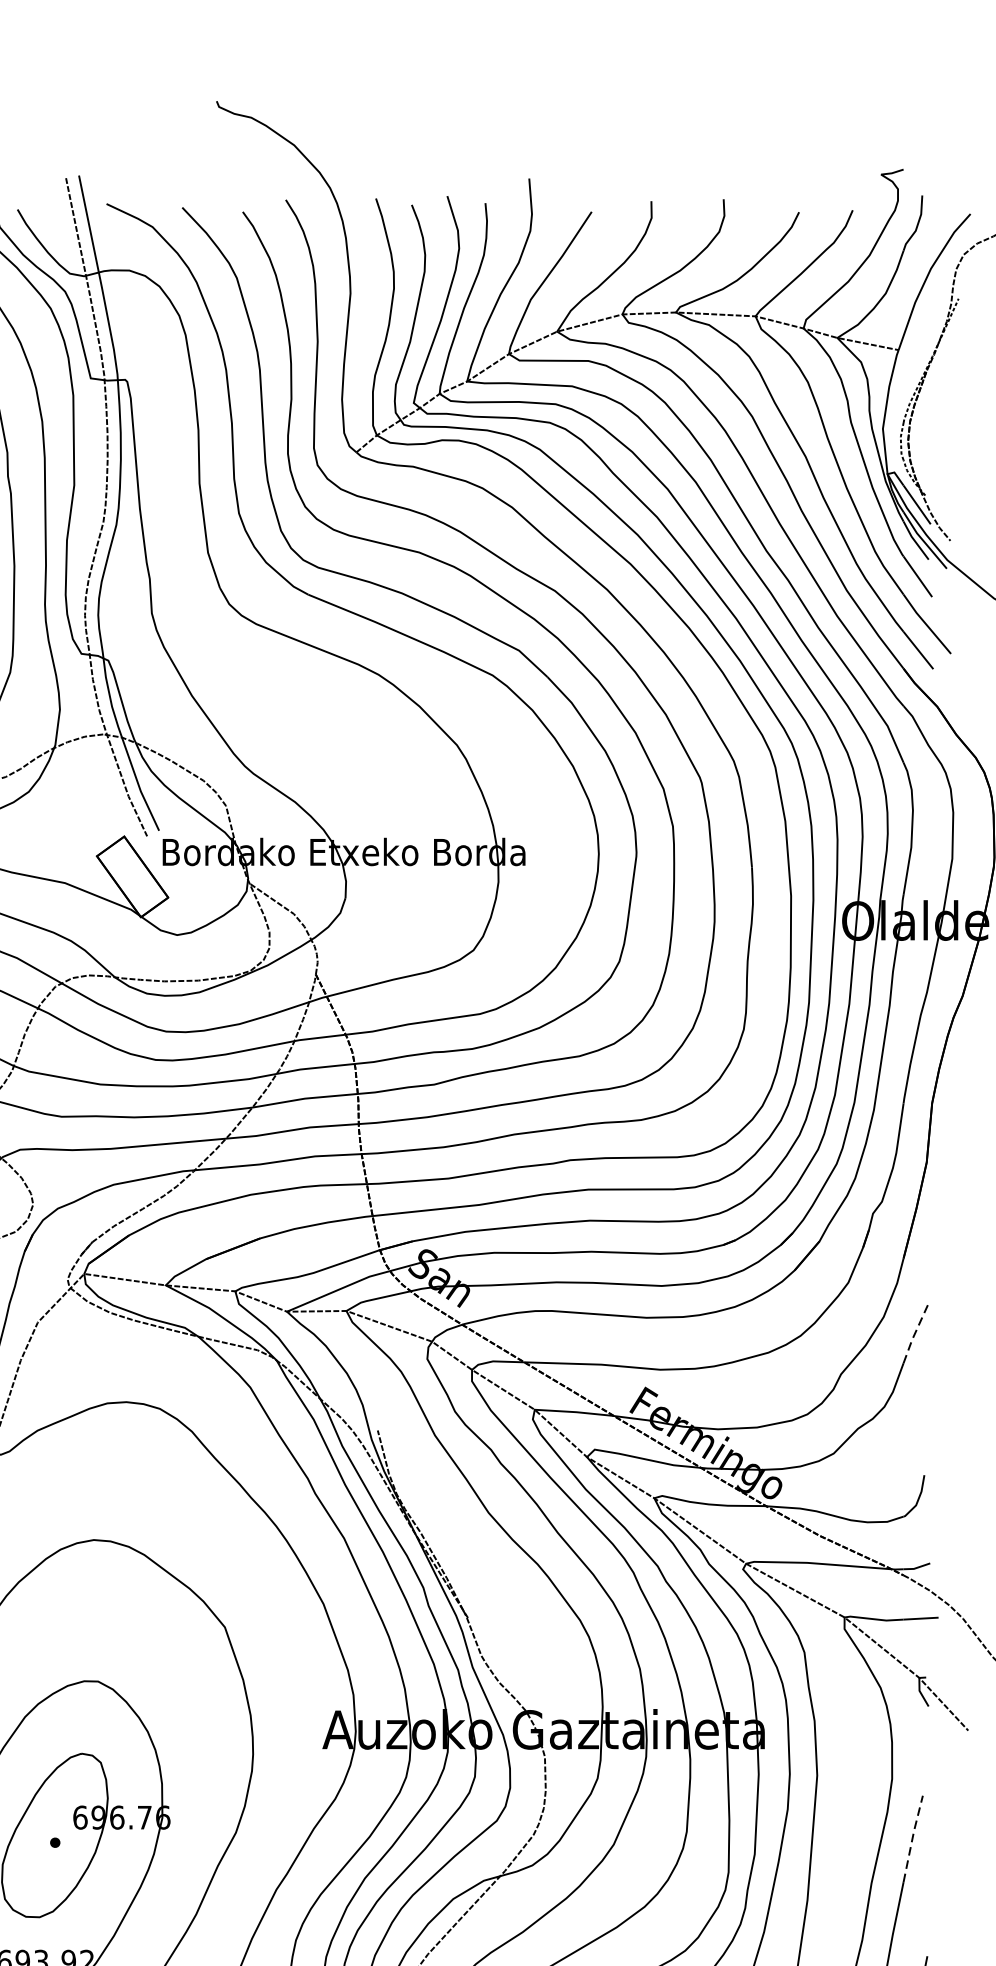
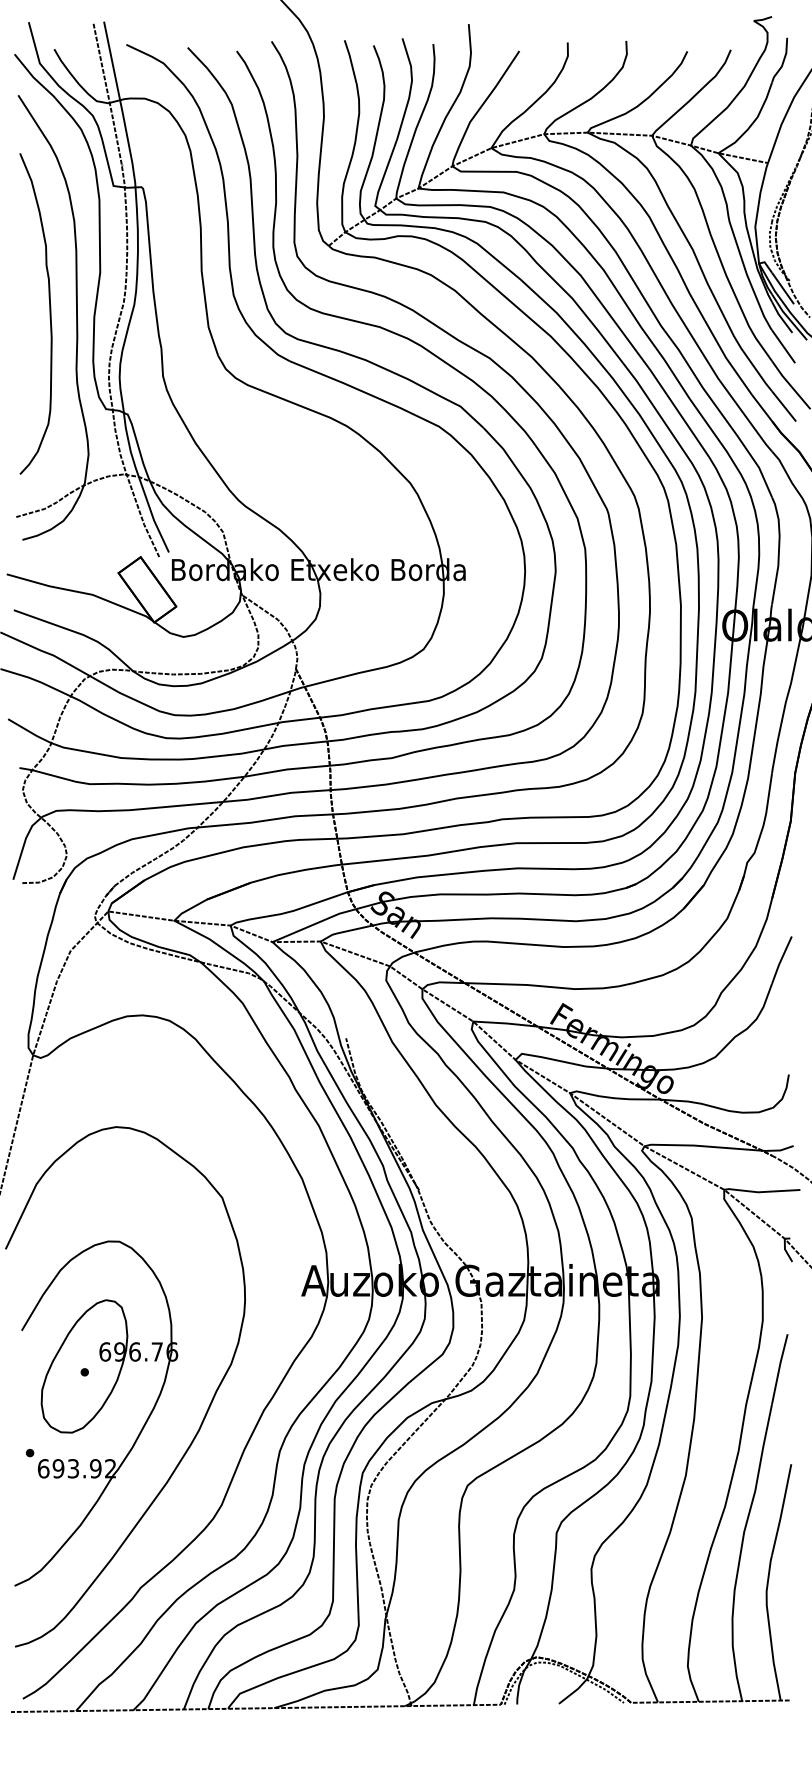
line: (915, 1334) -> (781, 960), dashed -> solid
line: (912, 1838) -> (779, 1368), dashed -> solid

